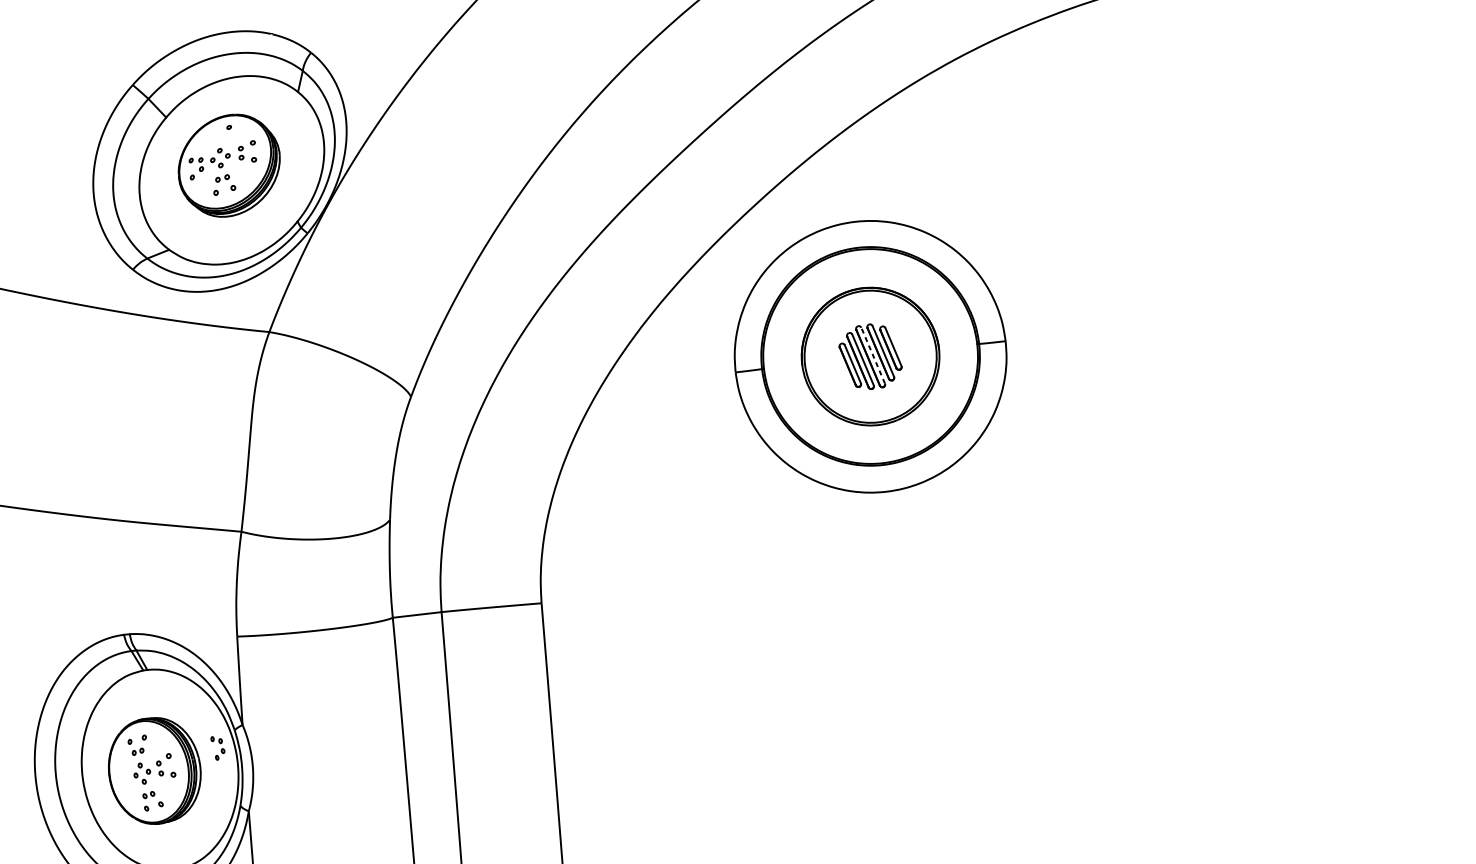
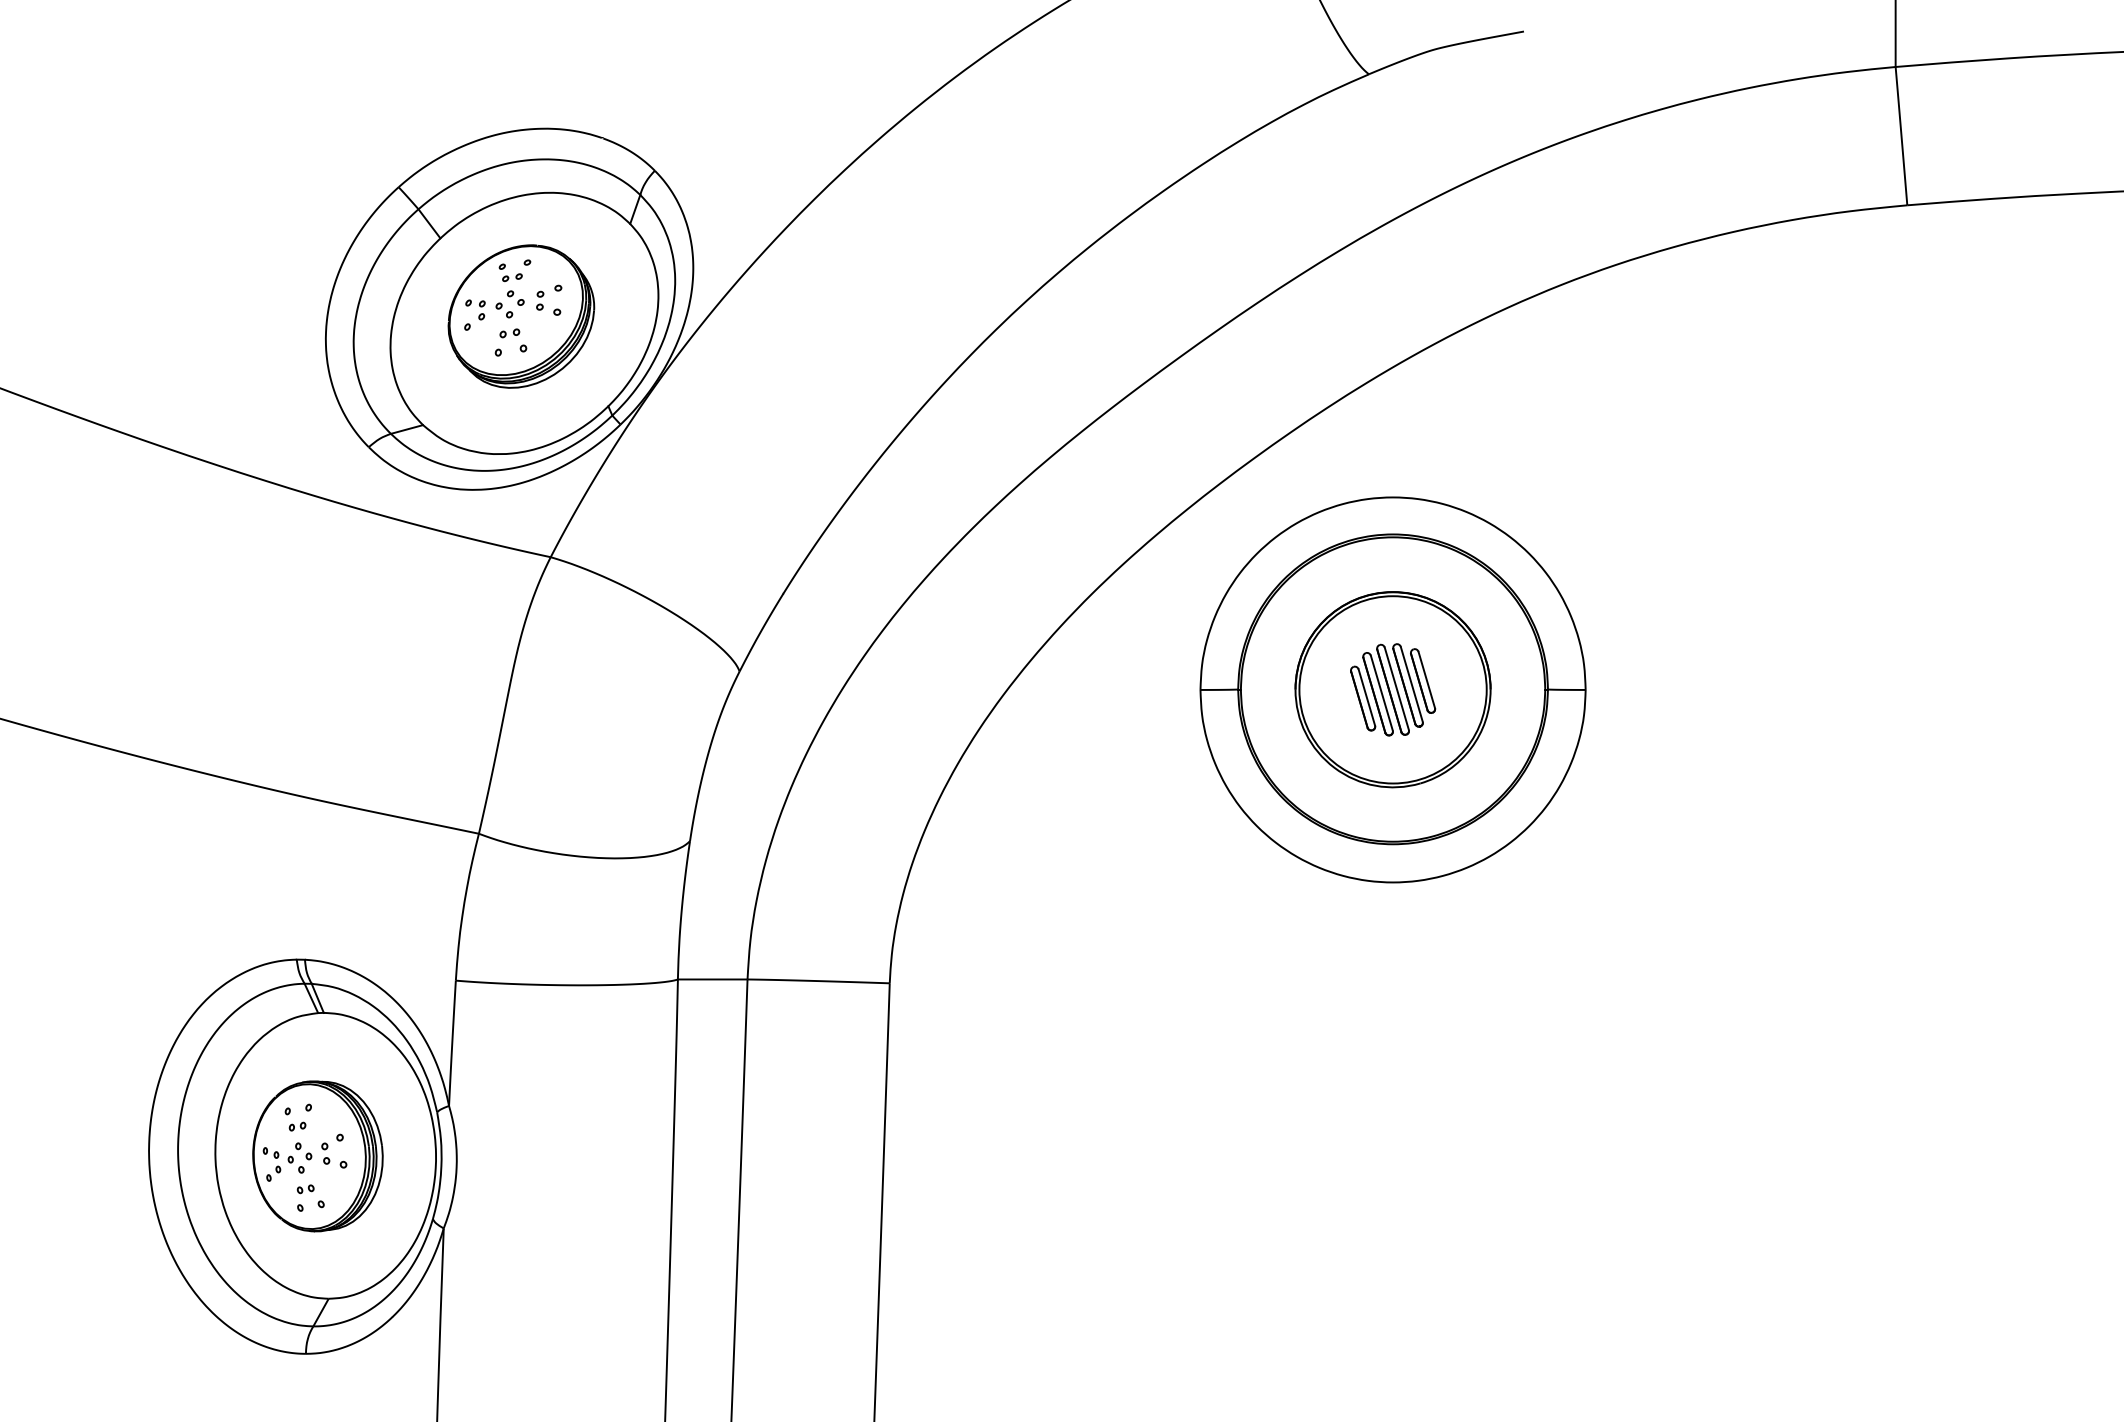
part: (218, 135) -> (510, 272), added
line: (872, 355) -> (1396, 688), dashed -> solid
part: (217, 748) -> (271, 1164), moved

